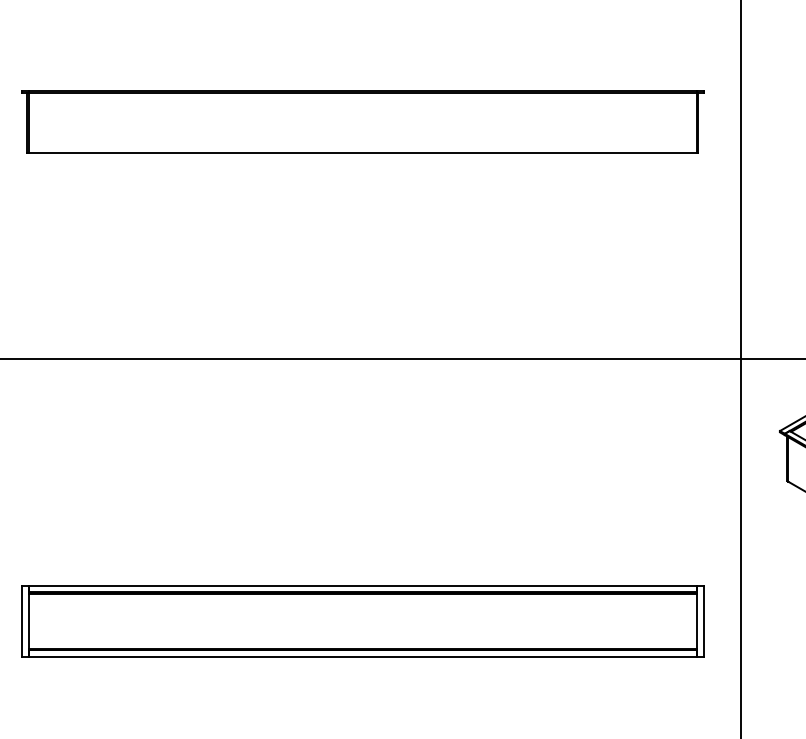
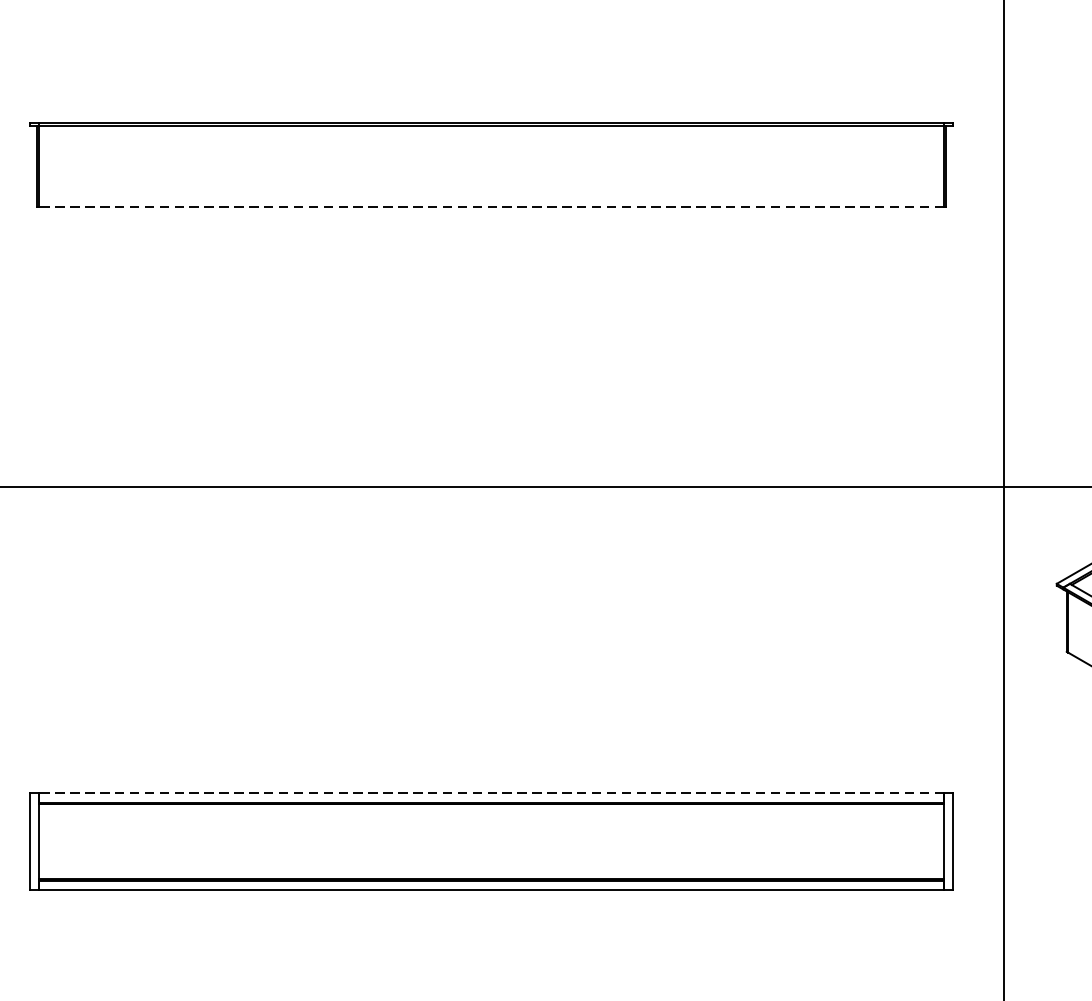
line: (362, 152) -> (491, 206), solid -> dashed
line: (362, 585) -> (491, 793), solid -> dashed

